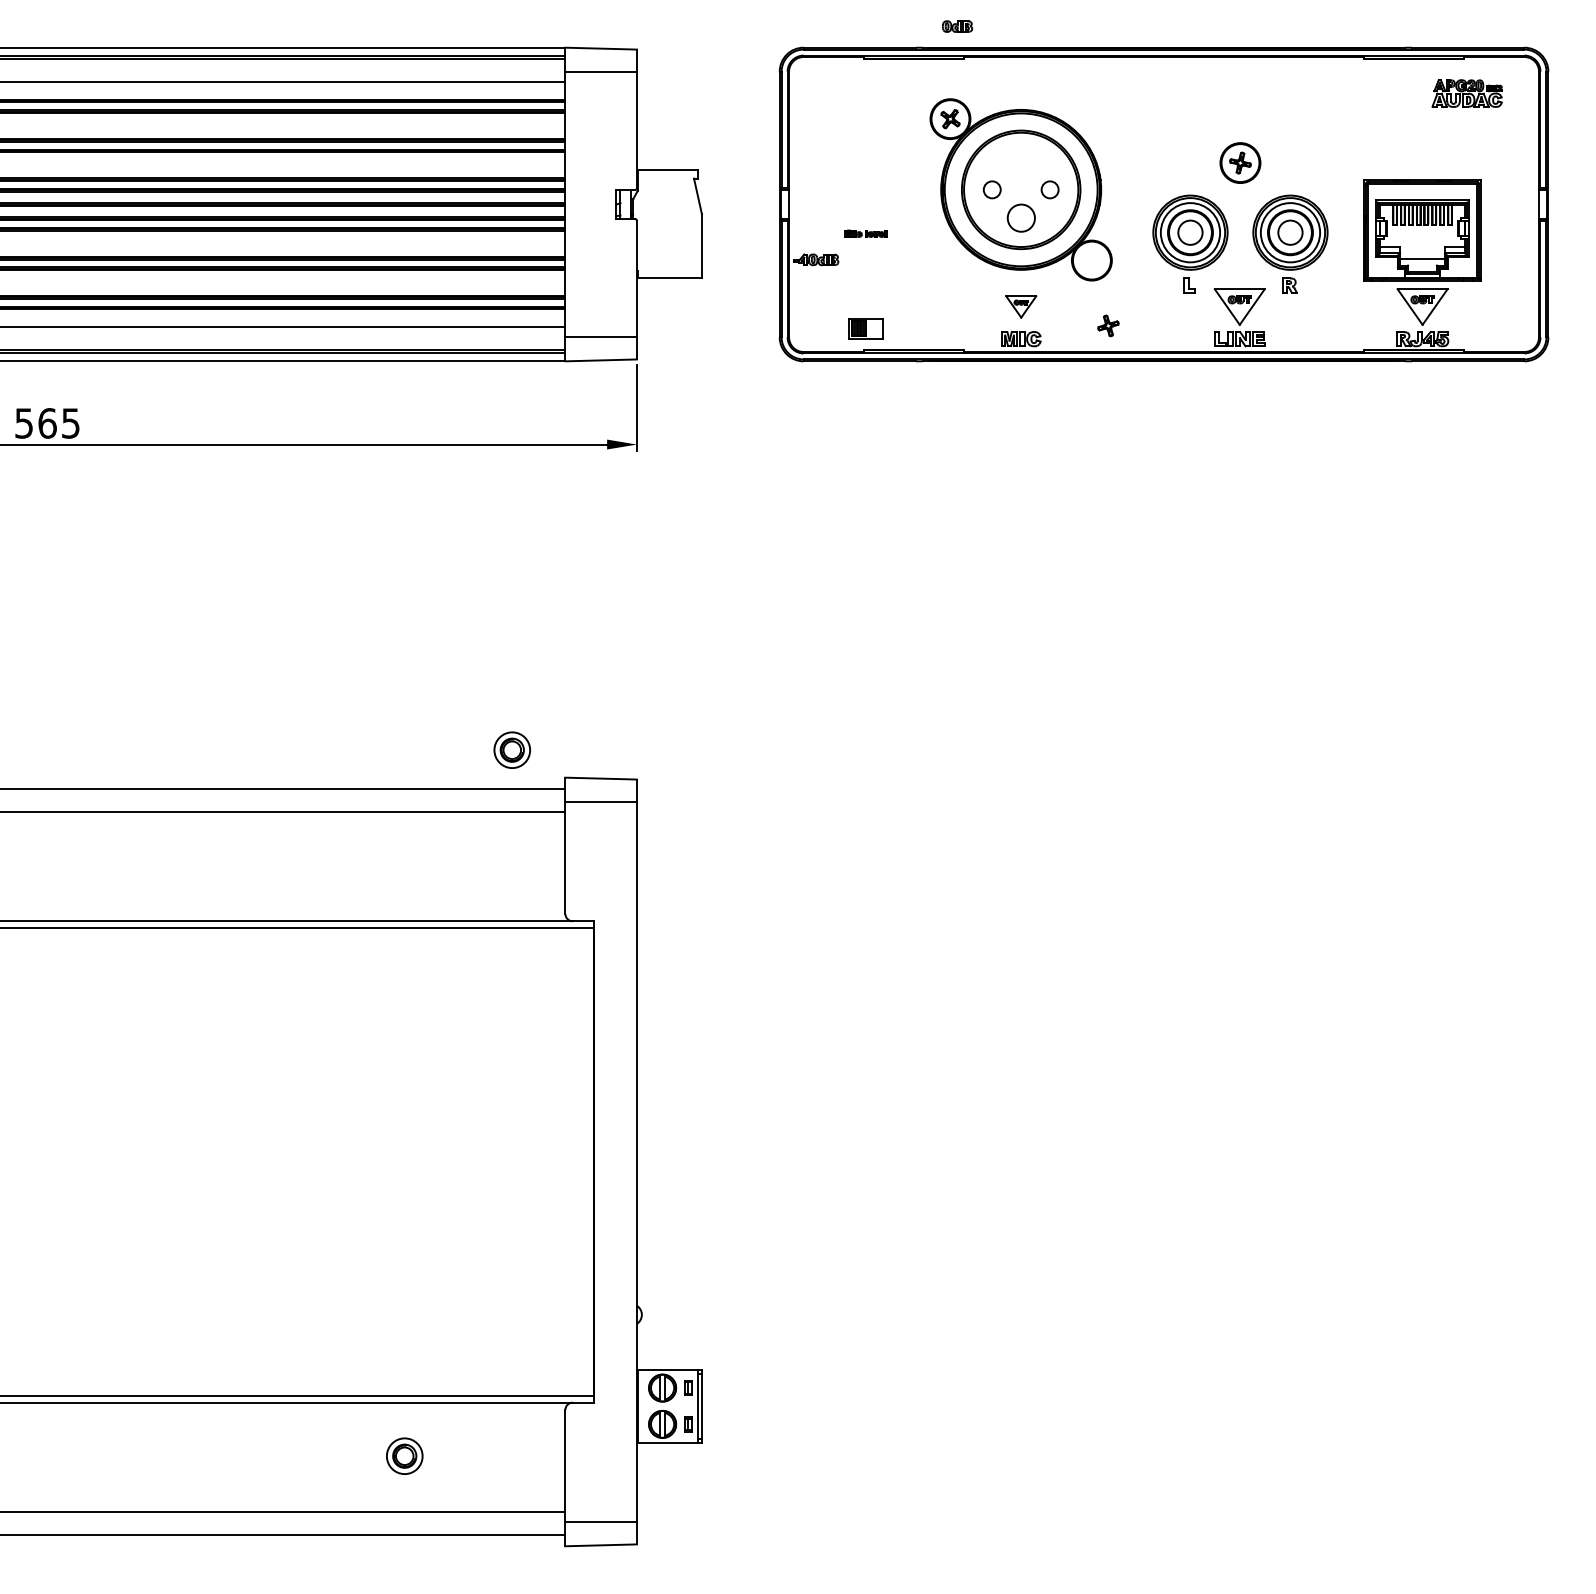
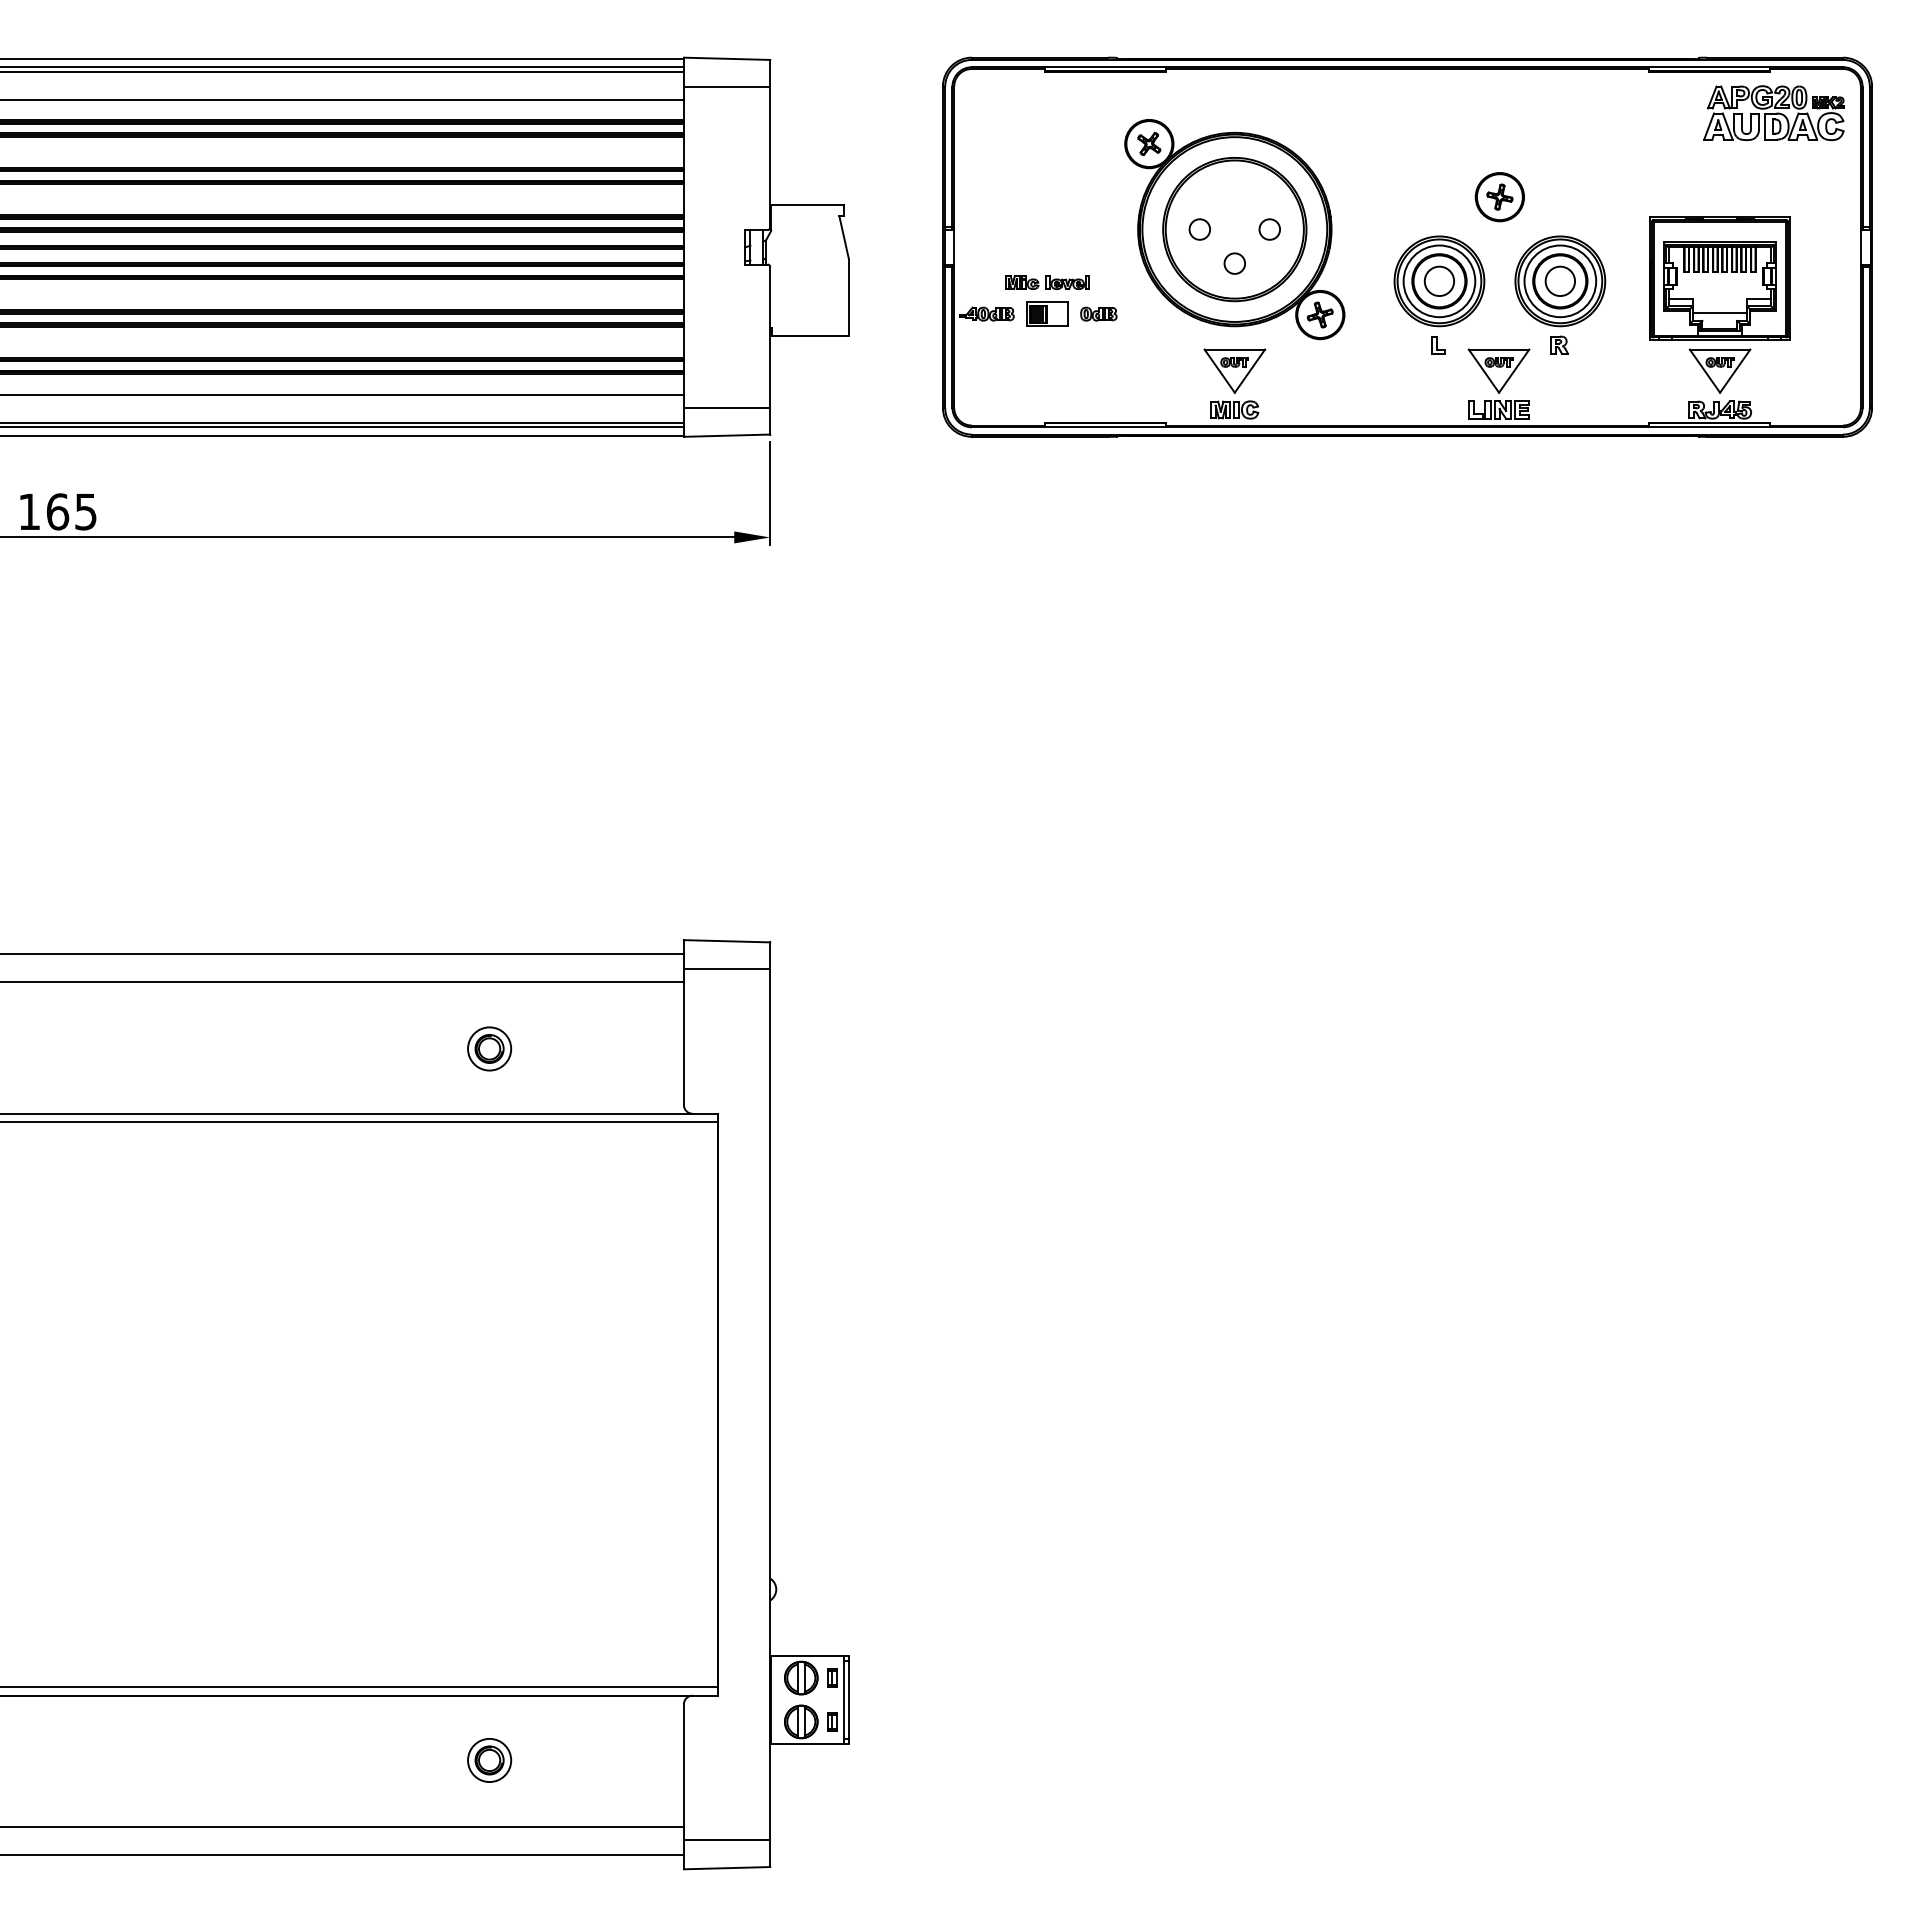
part: (957, 26) -> (1098, 313), moved
part: (1466, 93) -> (1773, 112), size x1.67
circle: (1020, 217) -> (1234, 263), size x0.62
part: (866, 233) -> (1047, 282), size x1.67
part: (1020, 306) -> (1234, 370), size x1.67
part: (1107, 325) -> (1319, 314), moved
part: (866, 327) -> (1047, 313), moved
text: (24, 423) -> (29, 512), 565 -> 165
part: (512, 749) -> (489, 1048), moved

